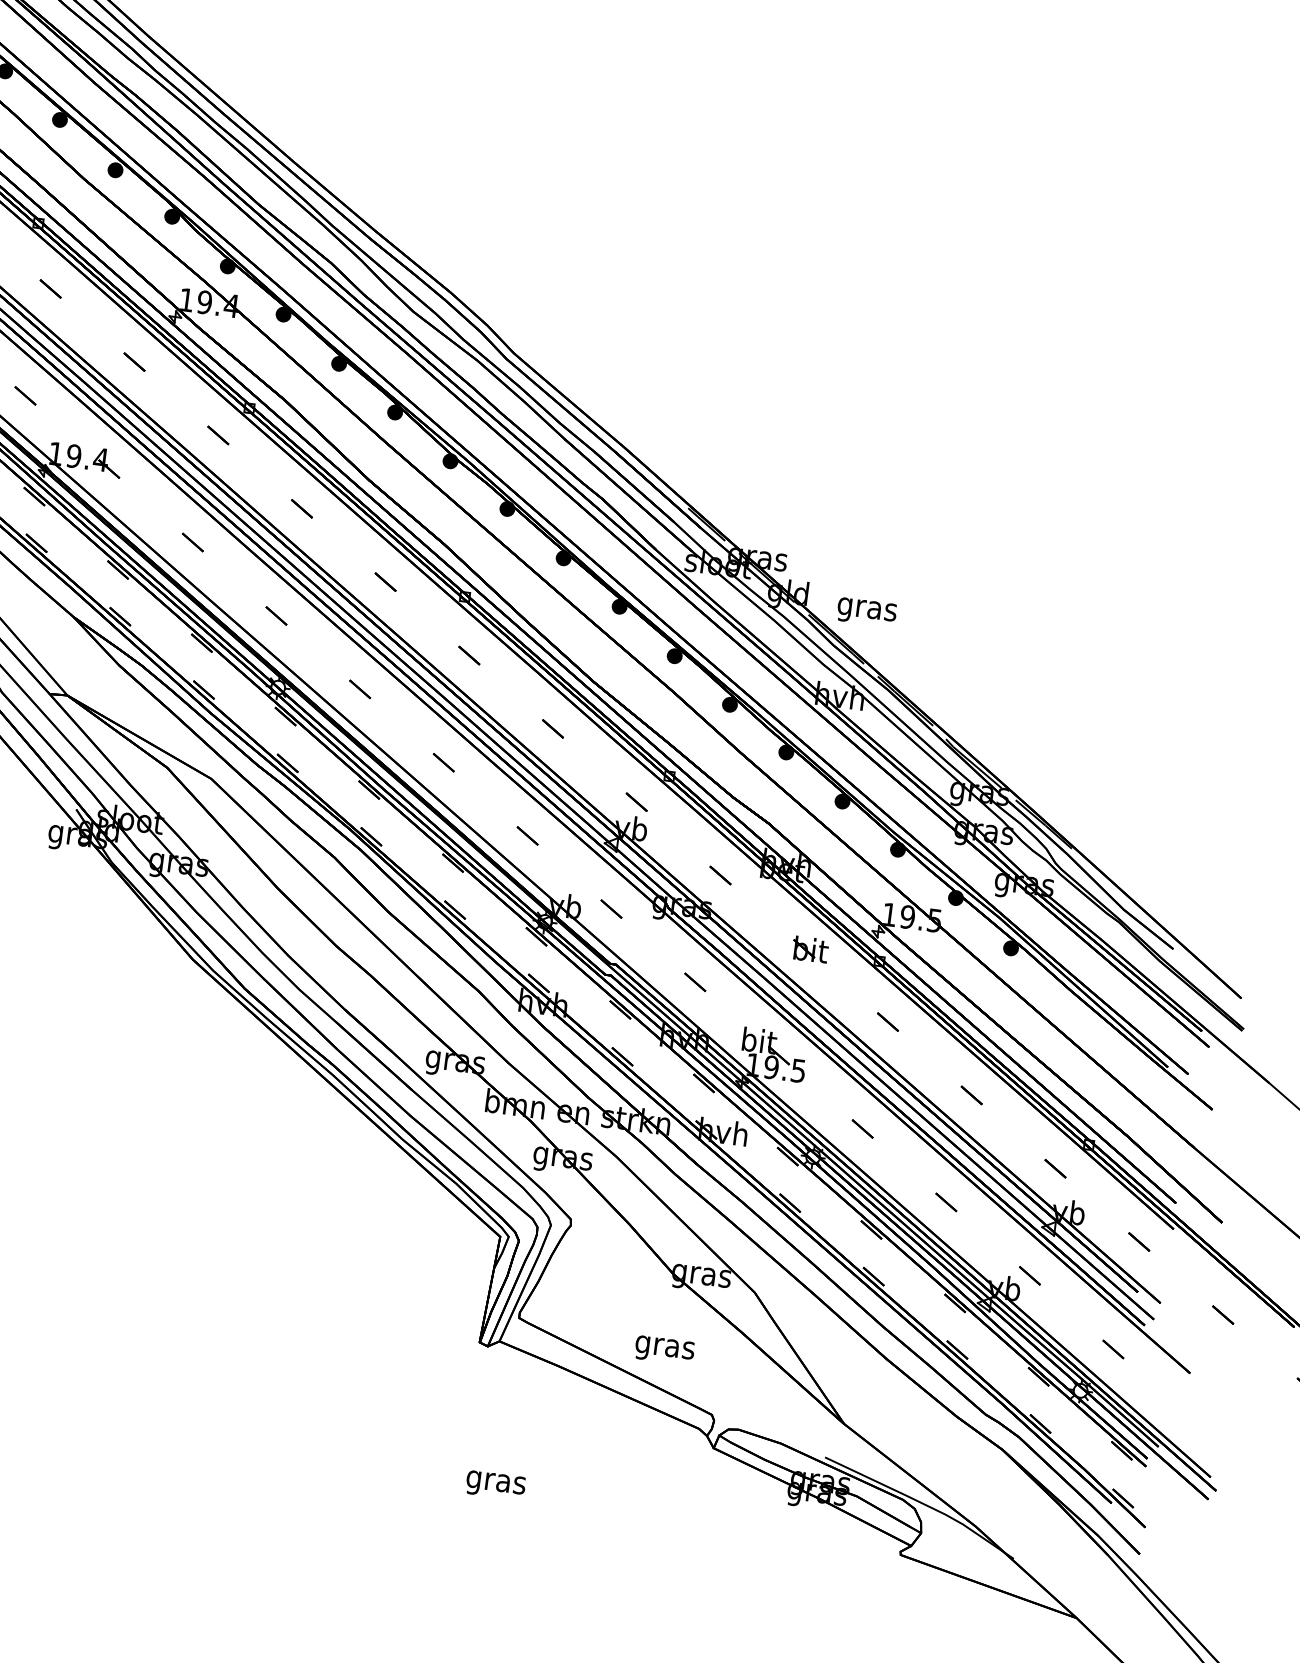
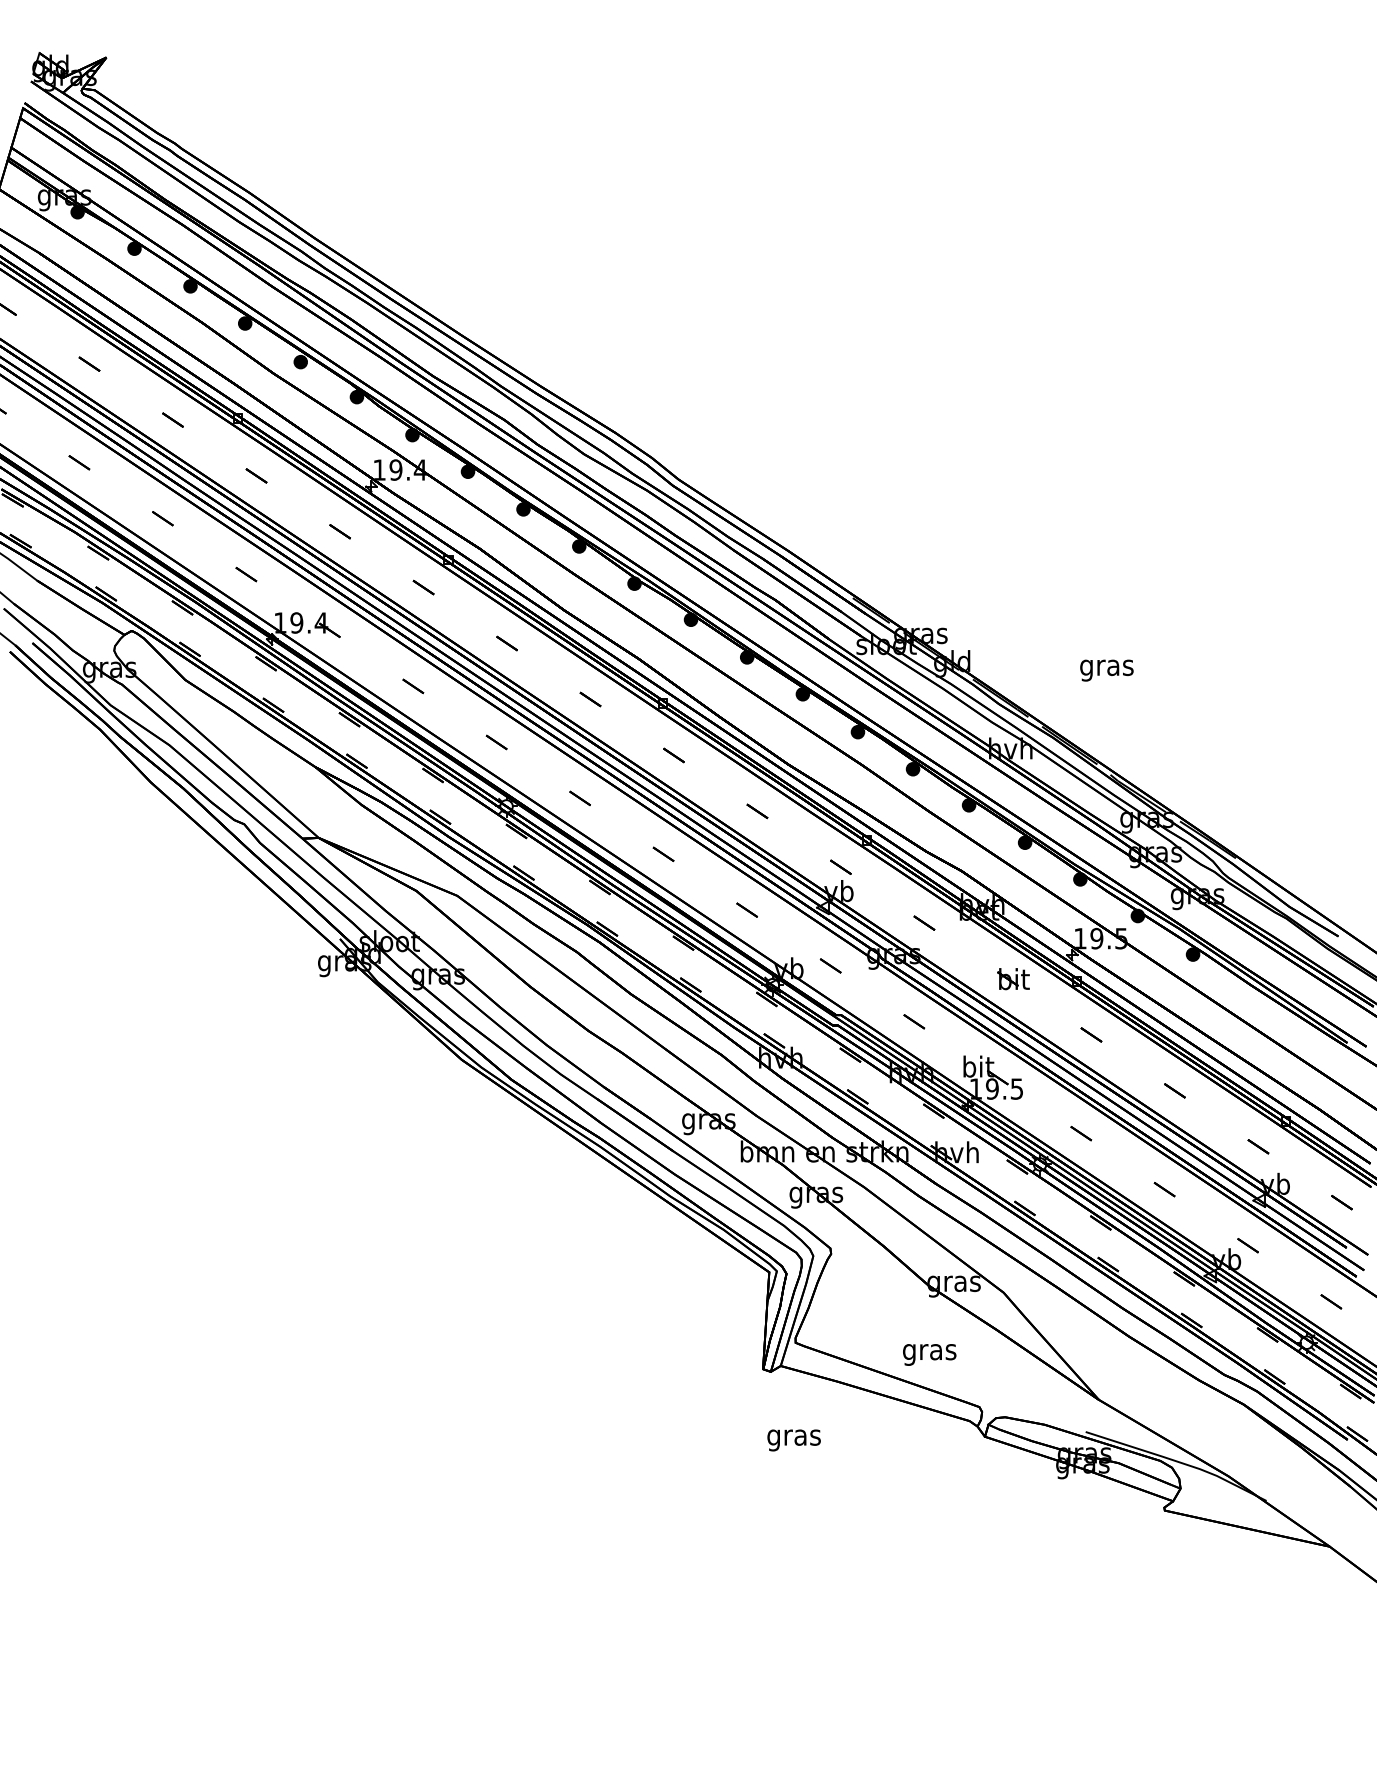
text: (866, 612) -> (1106, 670), moved
text: (495, 1485) -> (793, 1440), moved

